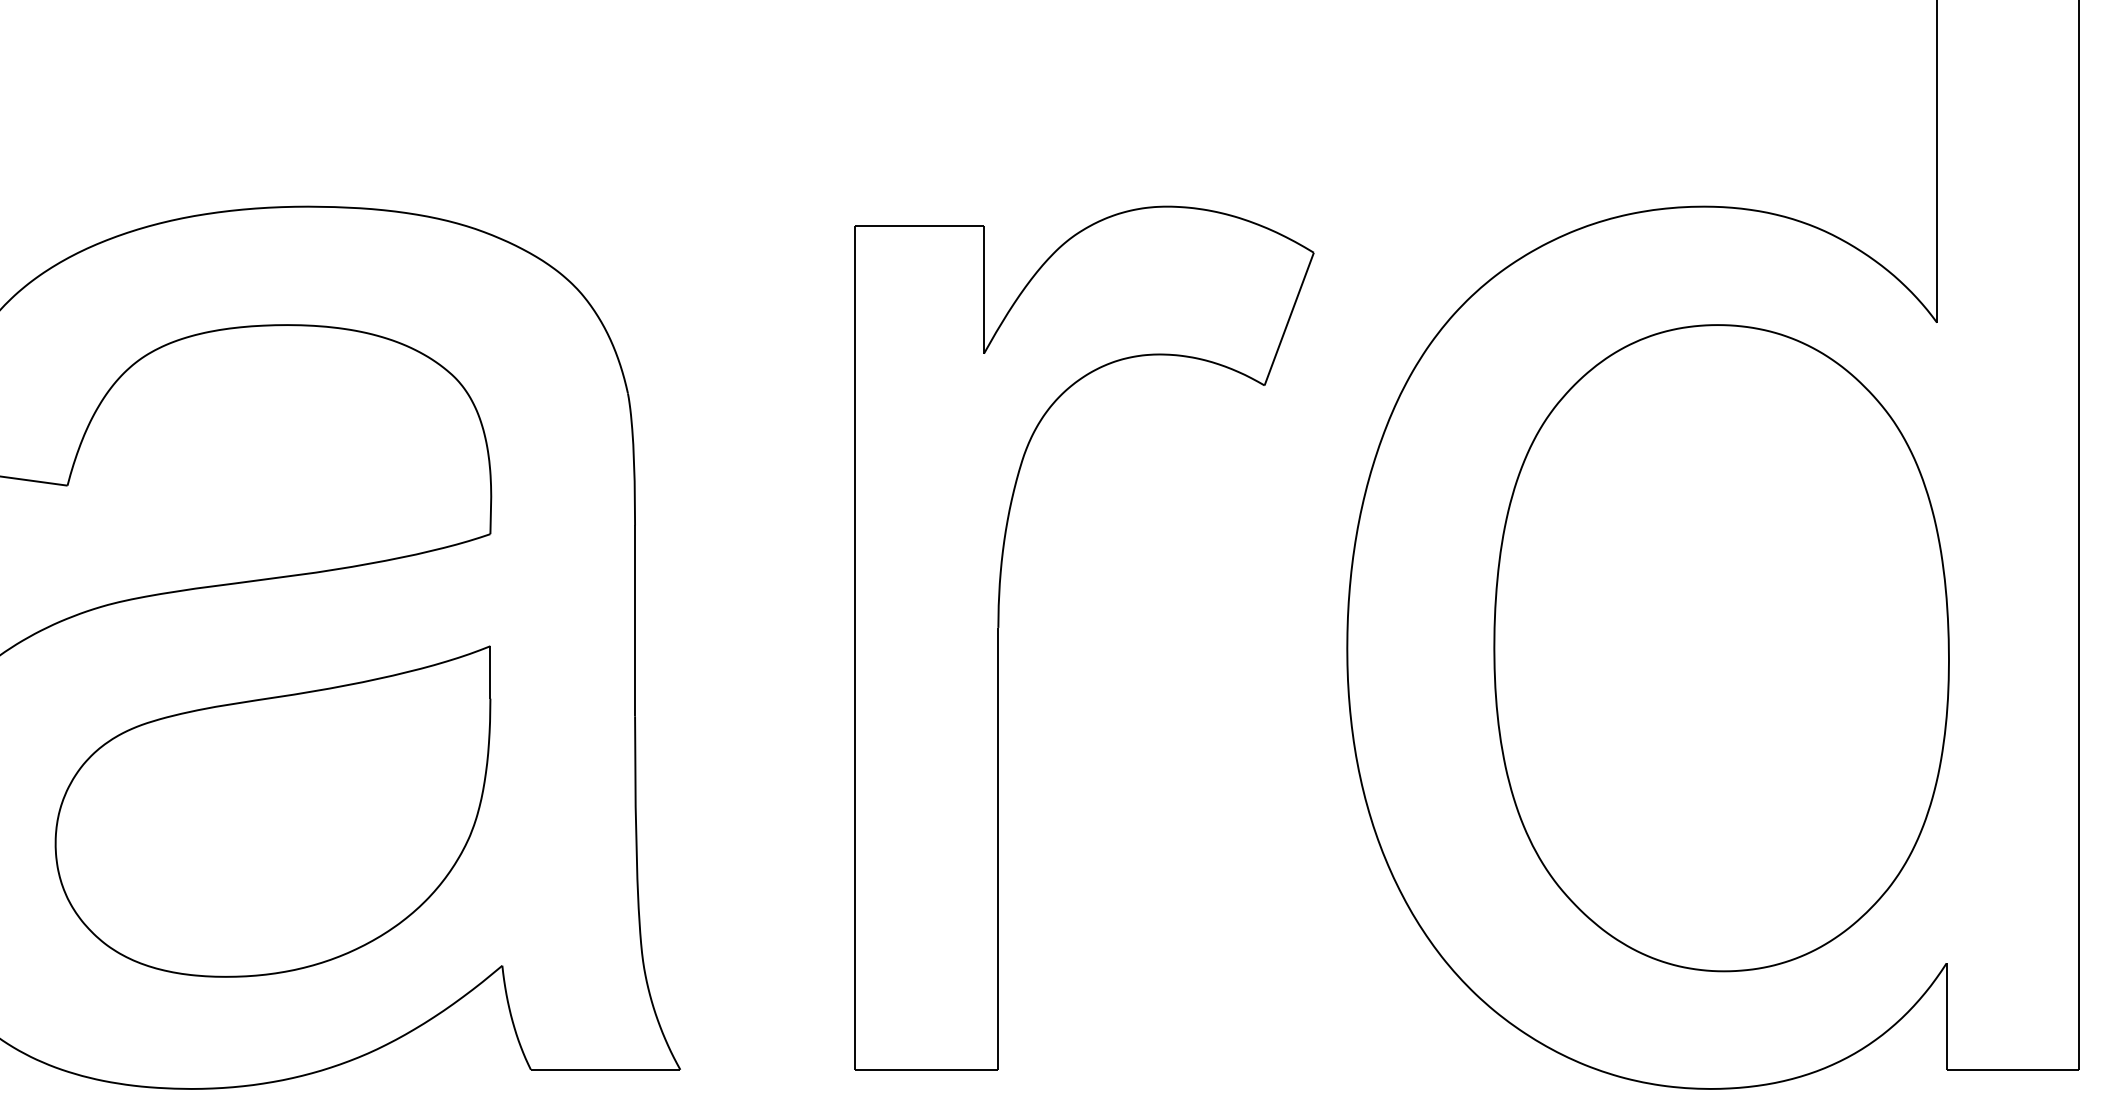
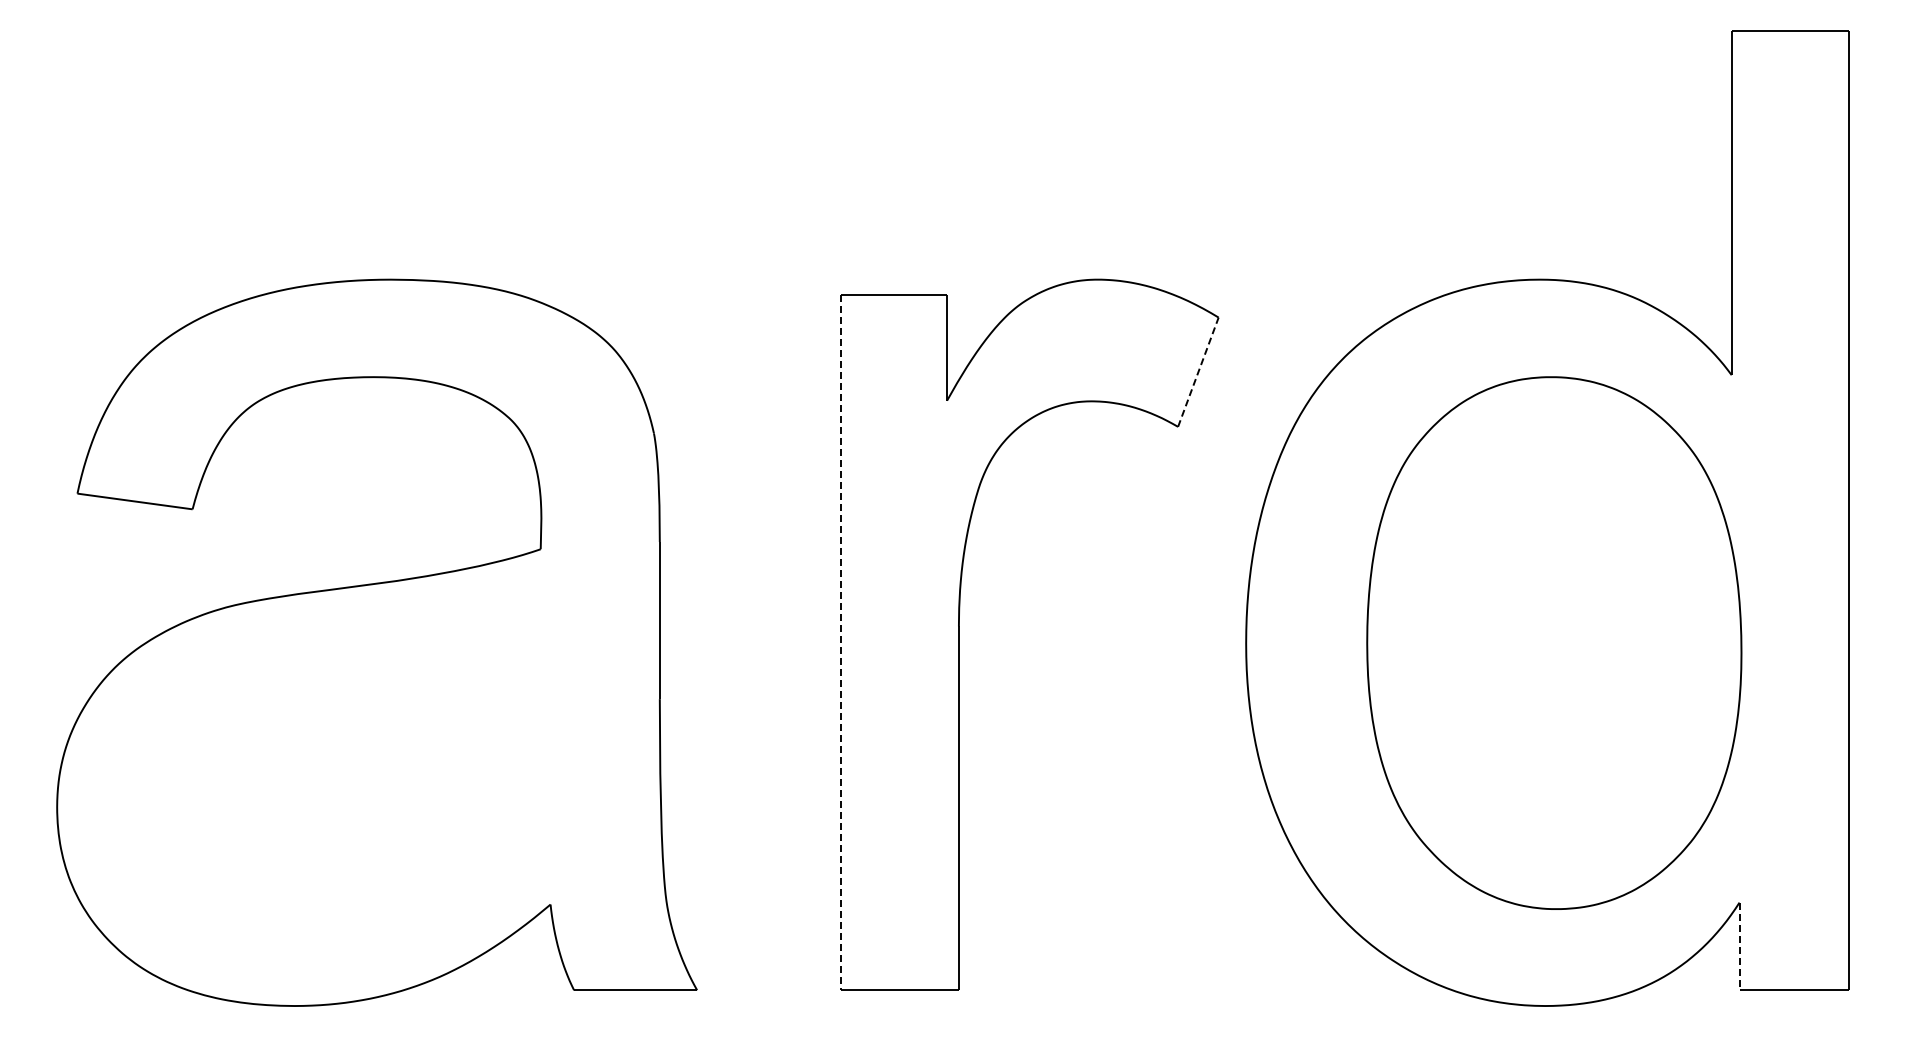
line: (1289, 318) -> (1198, 371), solid -> dashed
line: (855, 648) -> (841, 643), solid -> dashed
part: (272, 811) -> (361, 777), removed
line: (1946, 1016) -> (1739, 946), solid -> dashed

